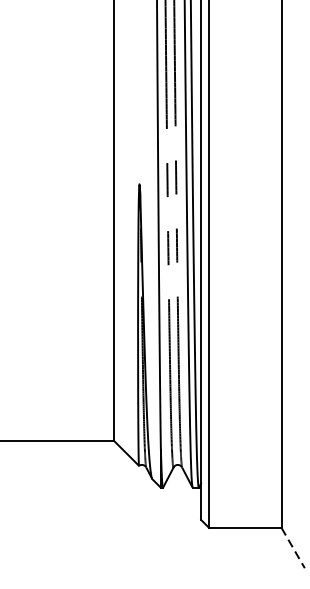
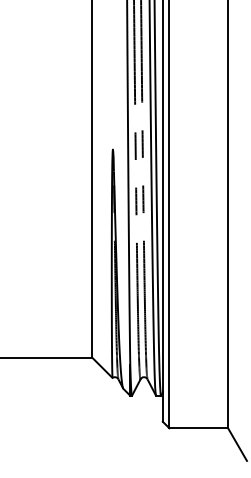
line: (293, 547) -> (237, 444), dashed -> solid

